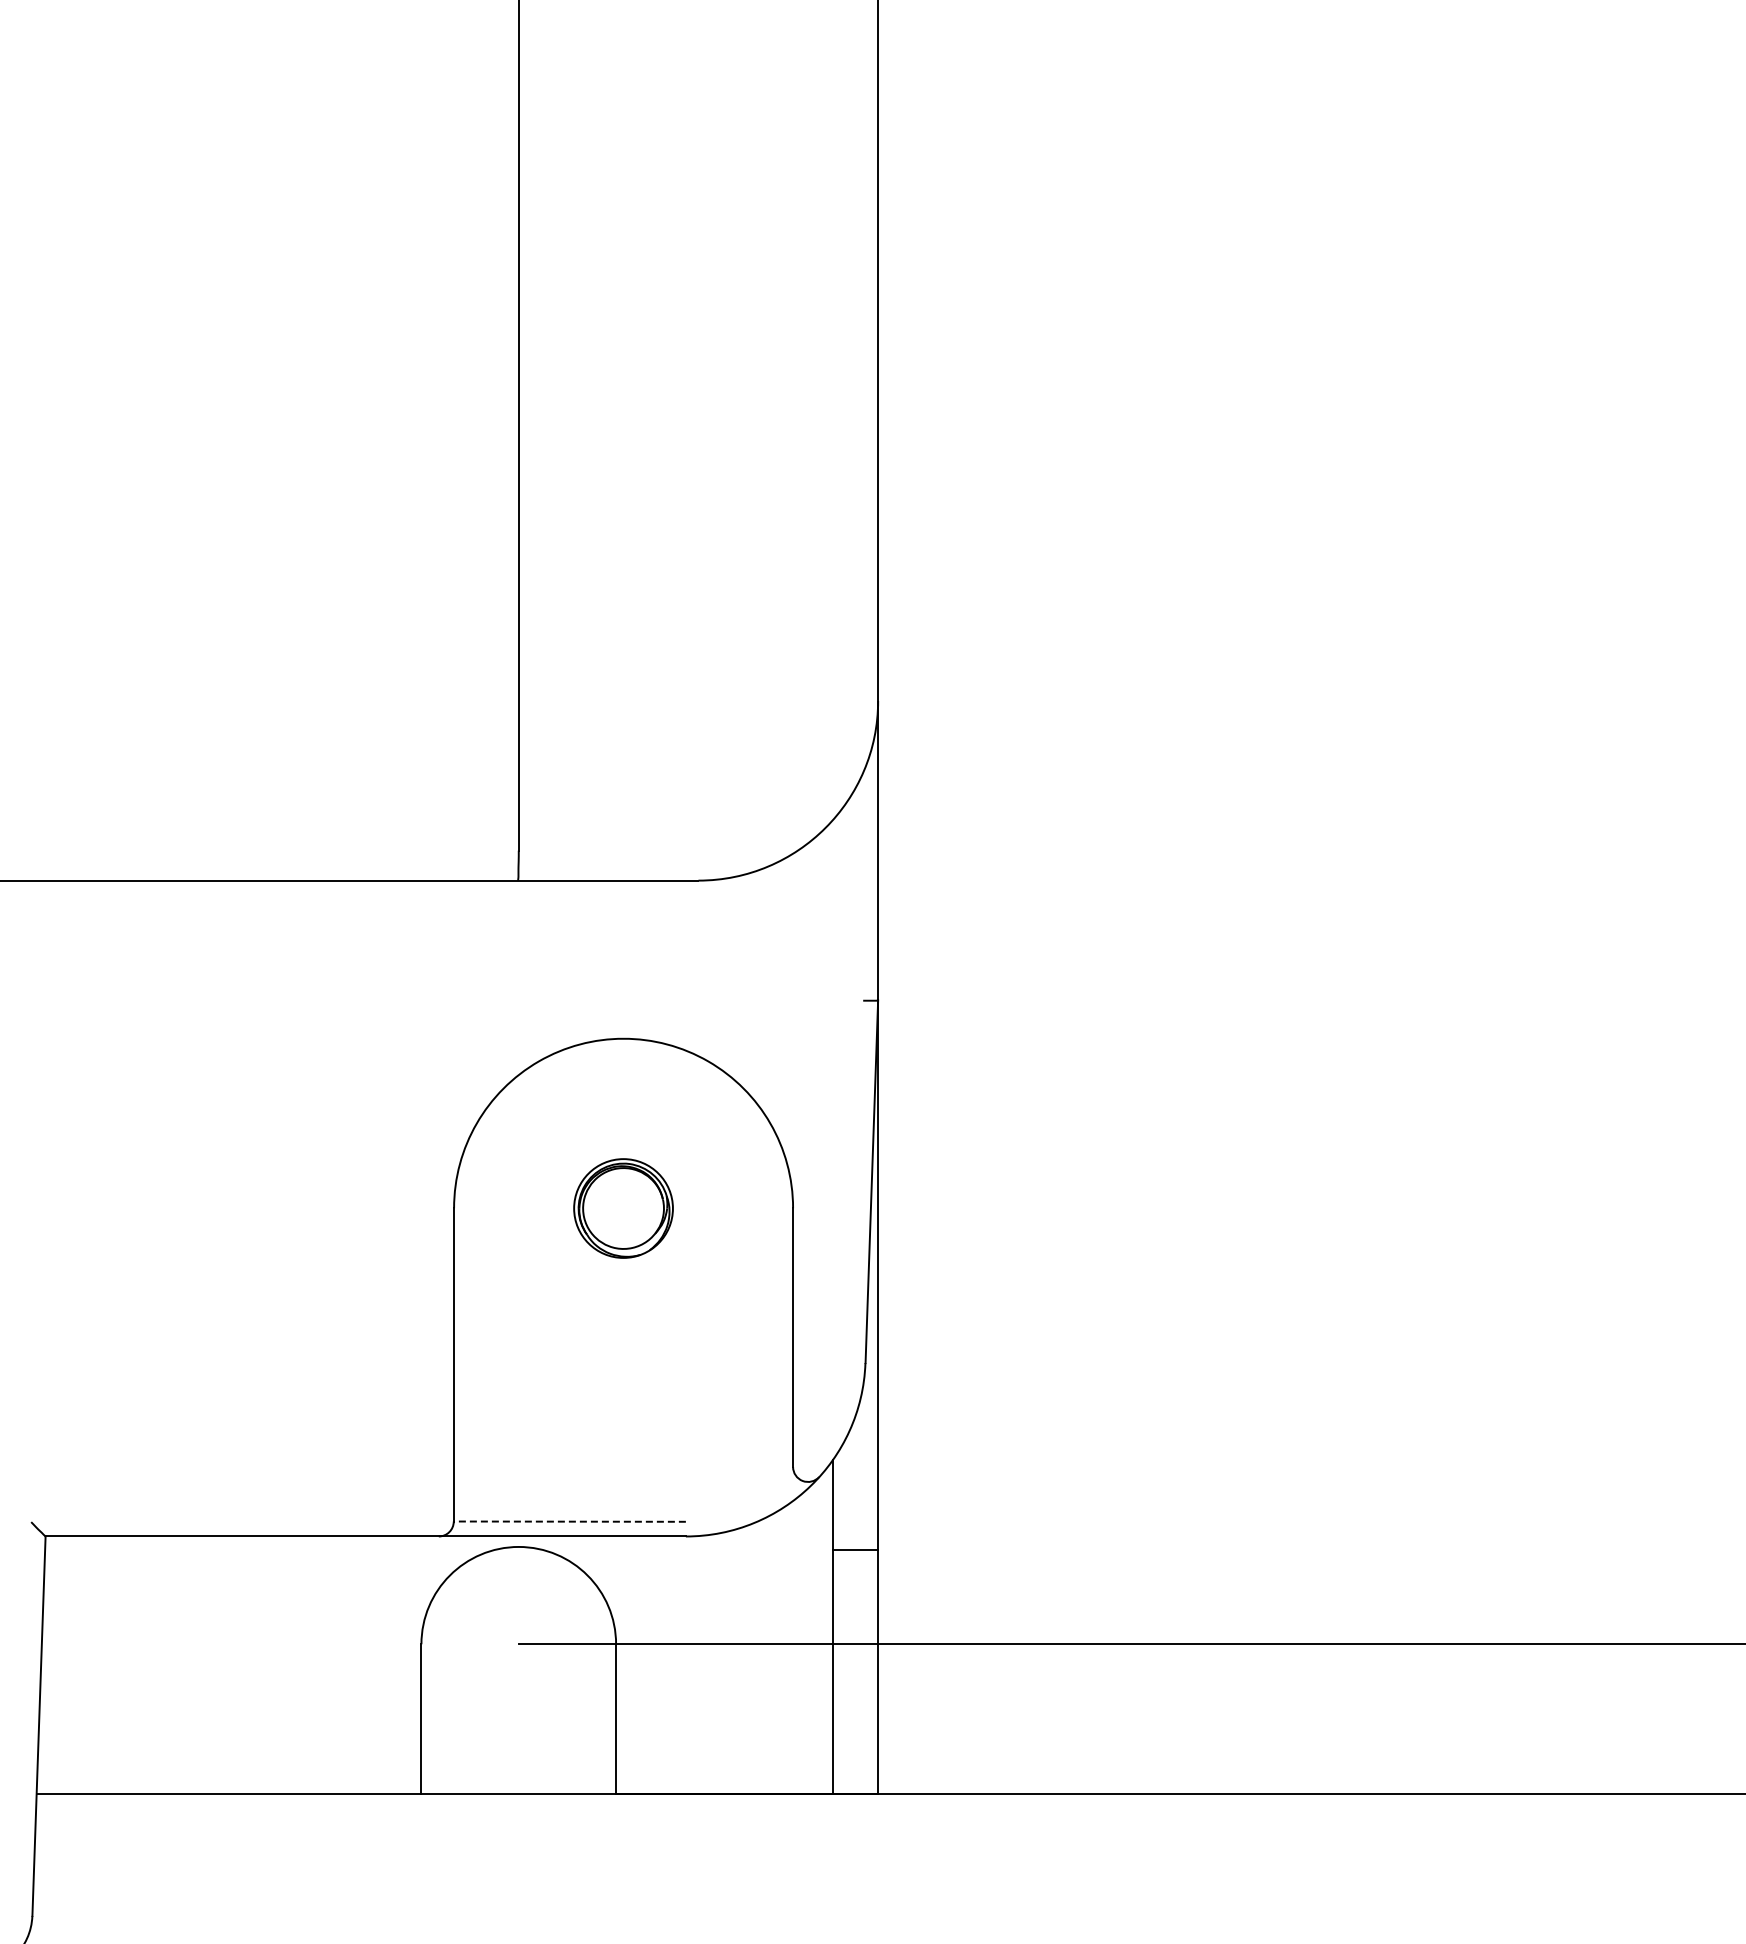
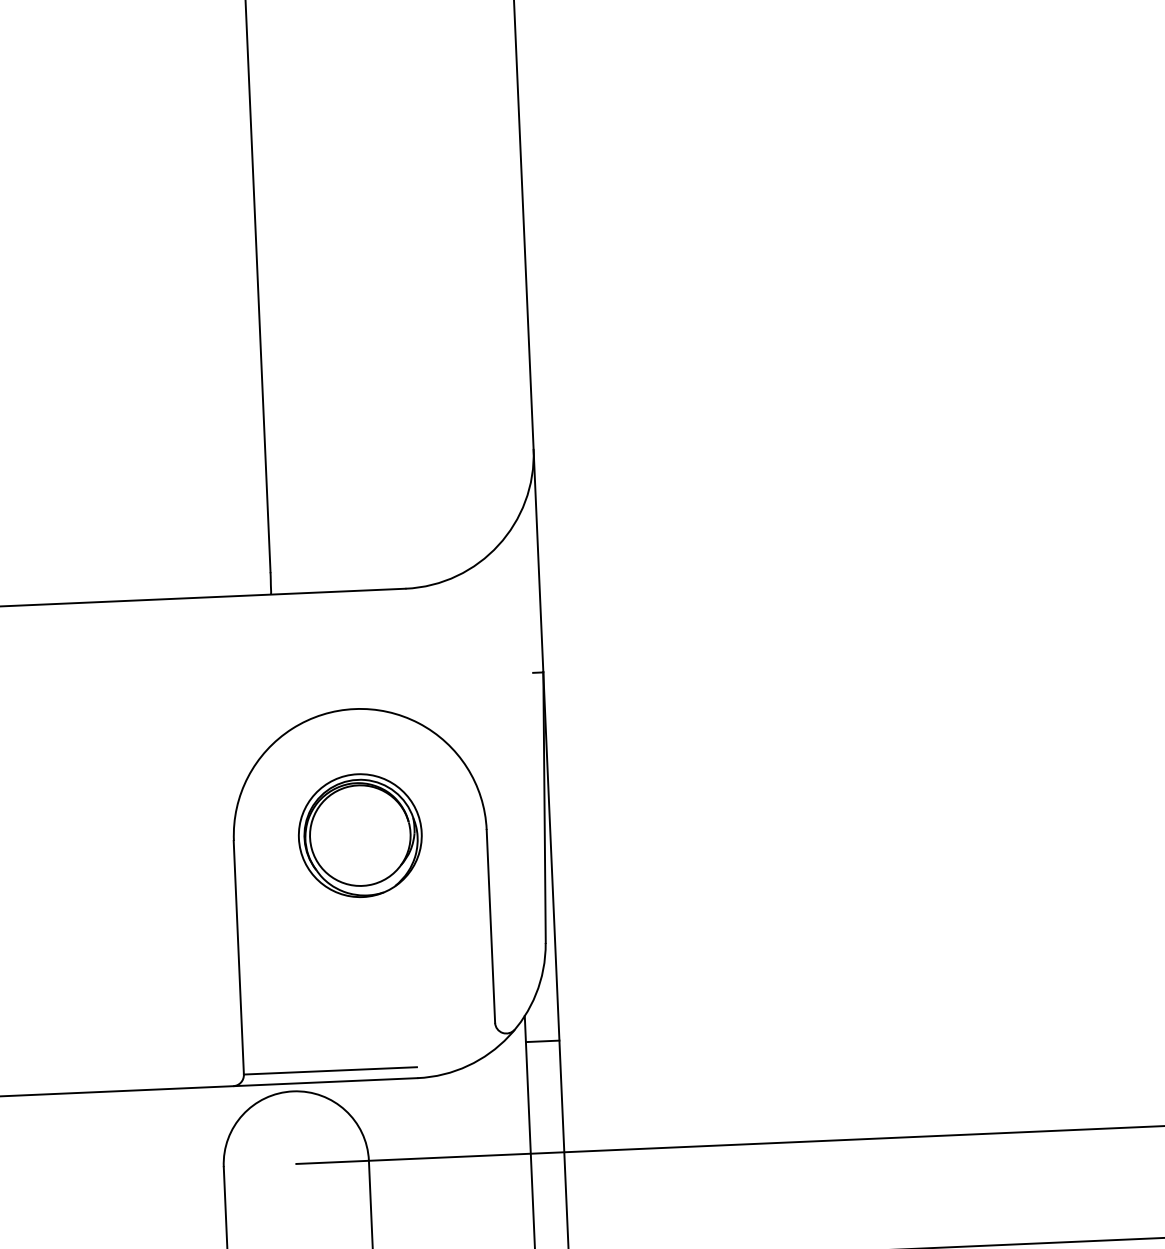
part: (623, 1208) -> (360, 835), size x1.67
line: (569, 1521) -> (330, 1070), dashed -> solid
line: (855, 1549) -> (542, 1041), moved

